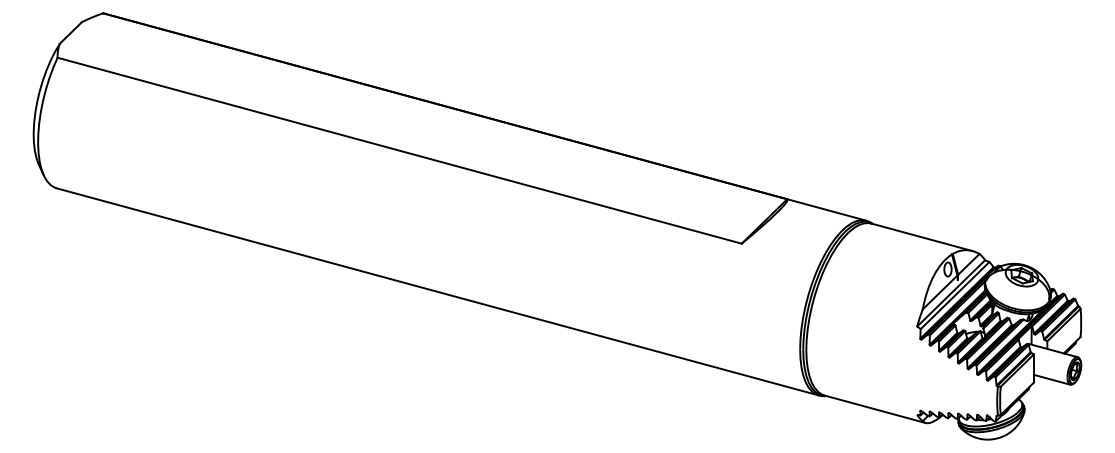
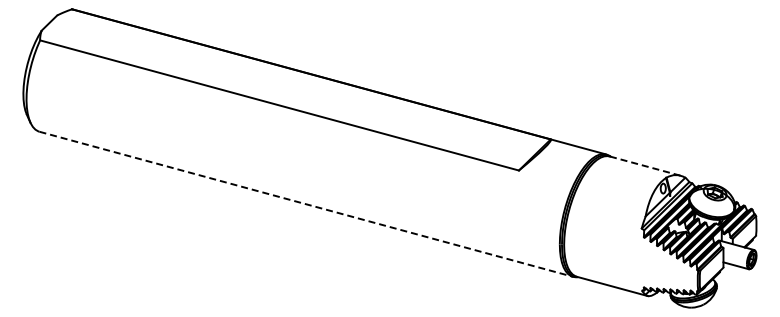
line: (922, 237) -> (645, 166), solid -> dashed
line: (438, 292) -> (306, 204), solid -> dashed

